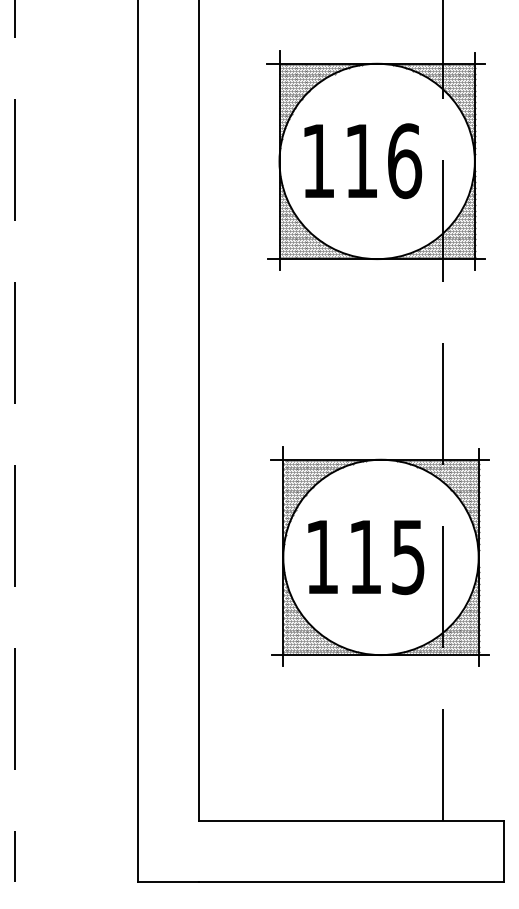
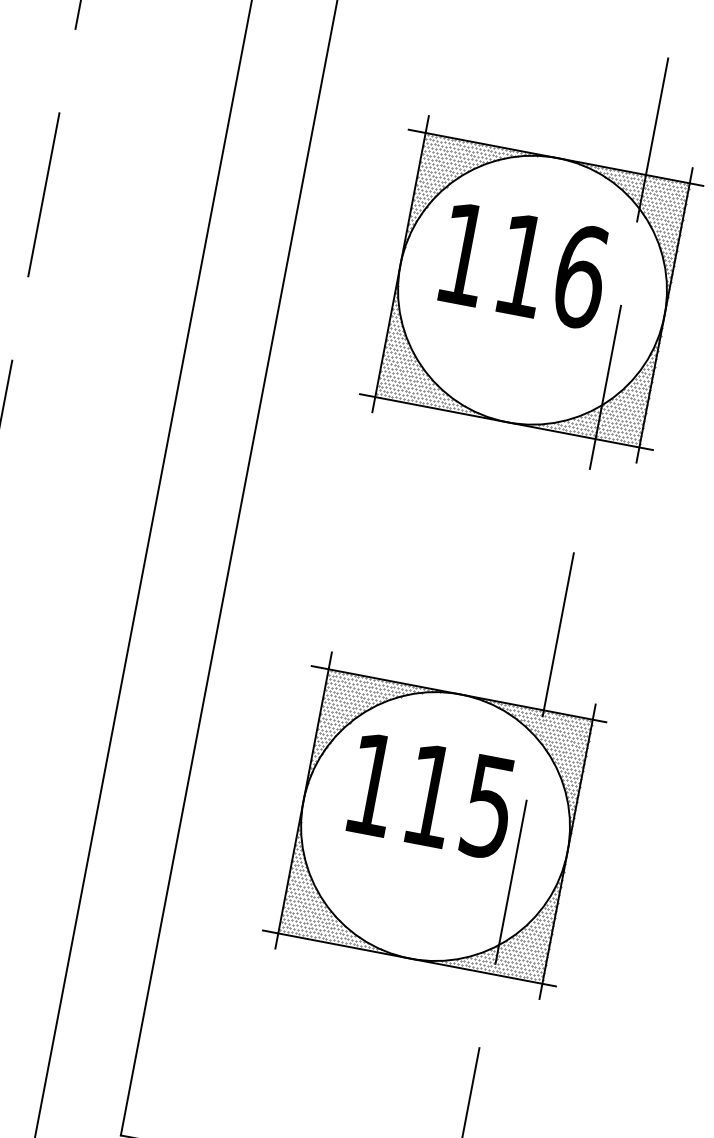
text: (363, 161) -> (524, 266), moved
text: (366, 557) -> (432, 796), moved

